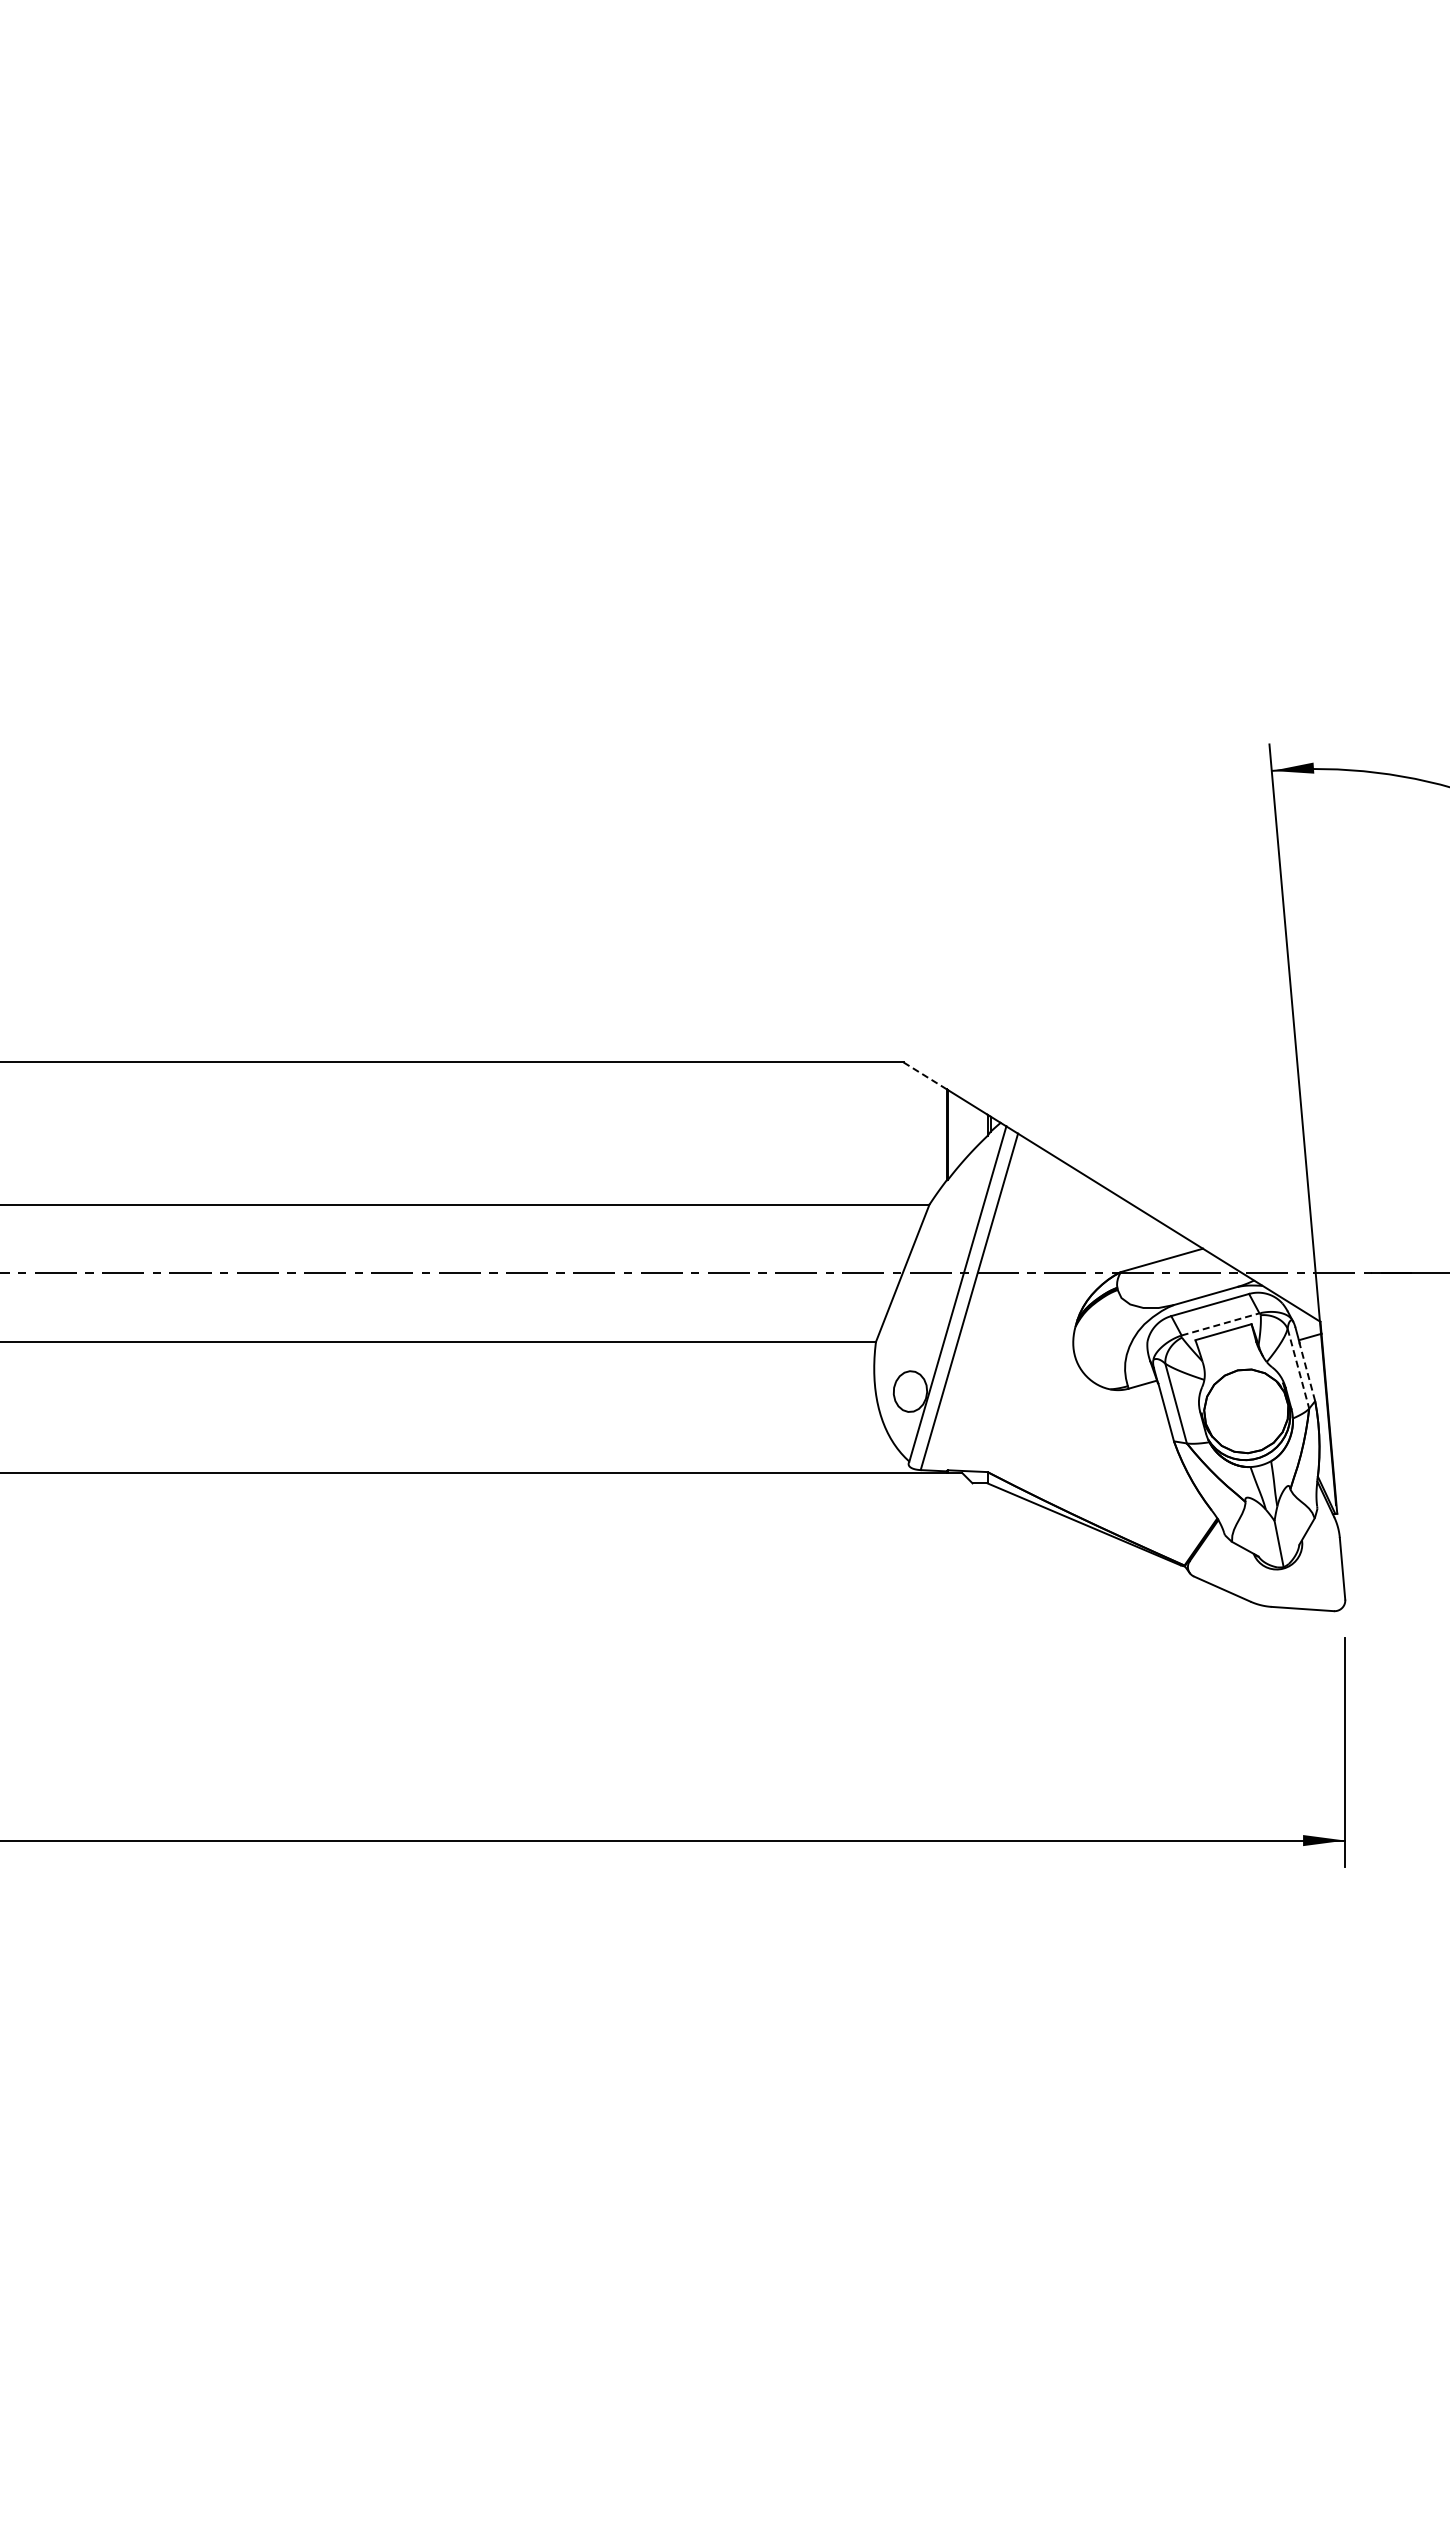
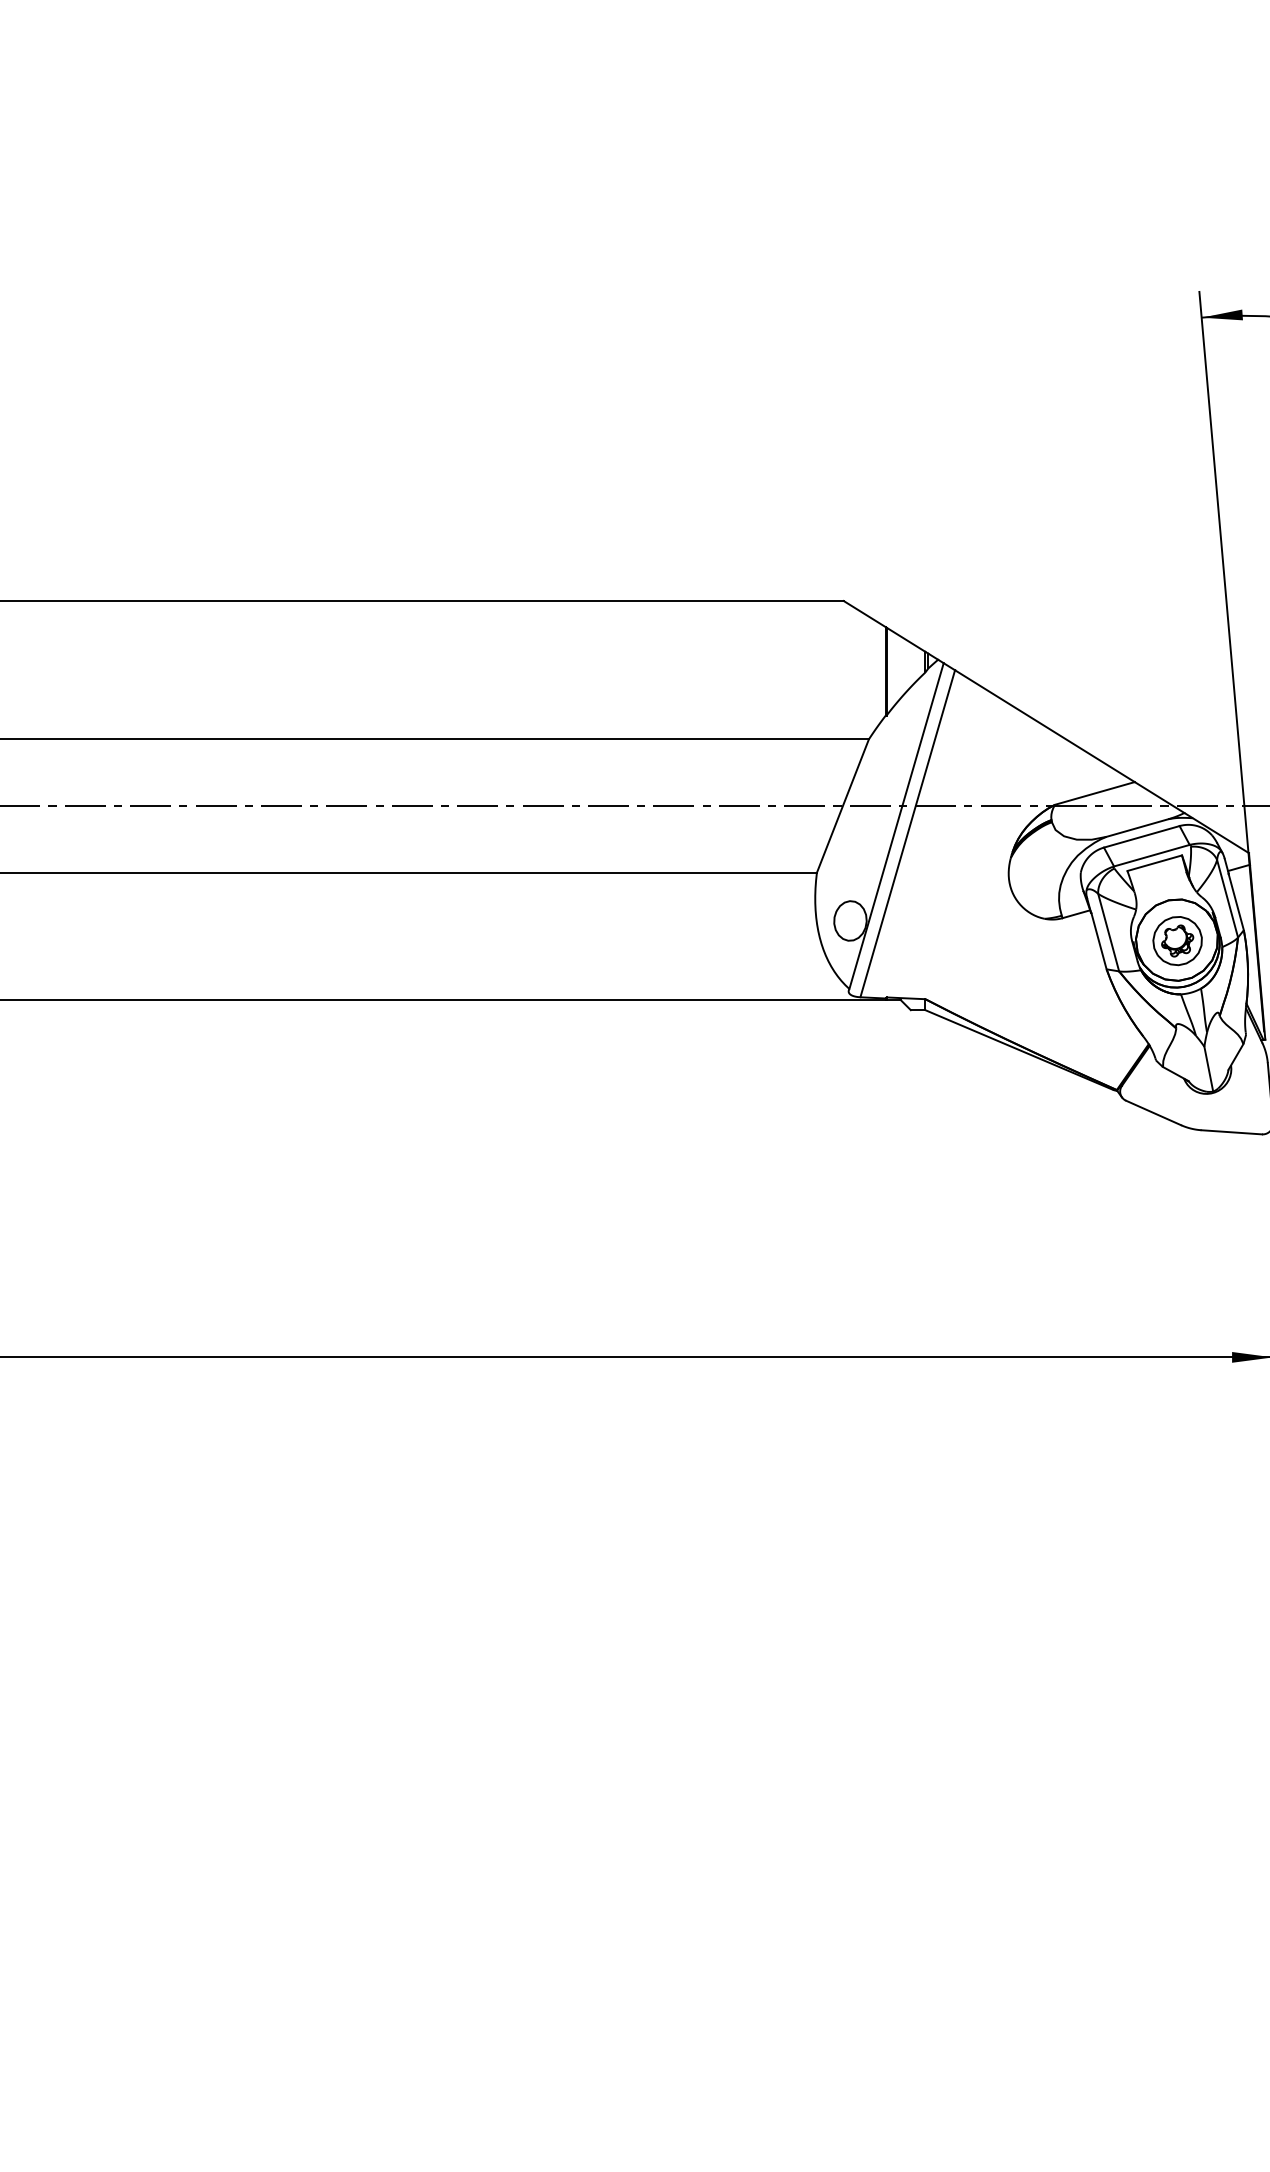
line: (925, 1076) -> (865, 614), dashed -> solid
line: (1221, 1324) -> (1152, 855), dashed -> solid
line: (1298, 1369) -> (1227, 899), dashed -> solid
line: (1307, 1372) -> (1236, 902), dashed -> solid
part: (1246, 1411) -> (1177, 940), added

